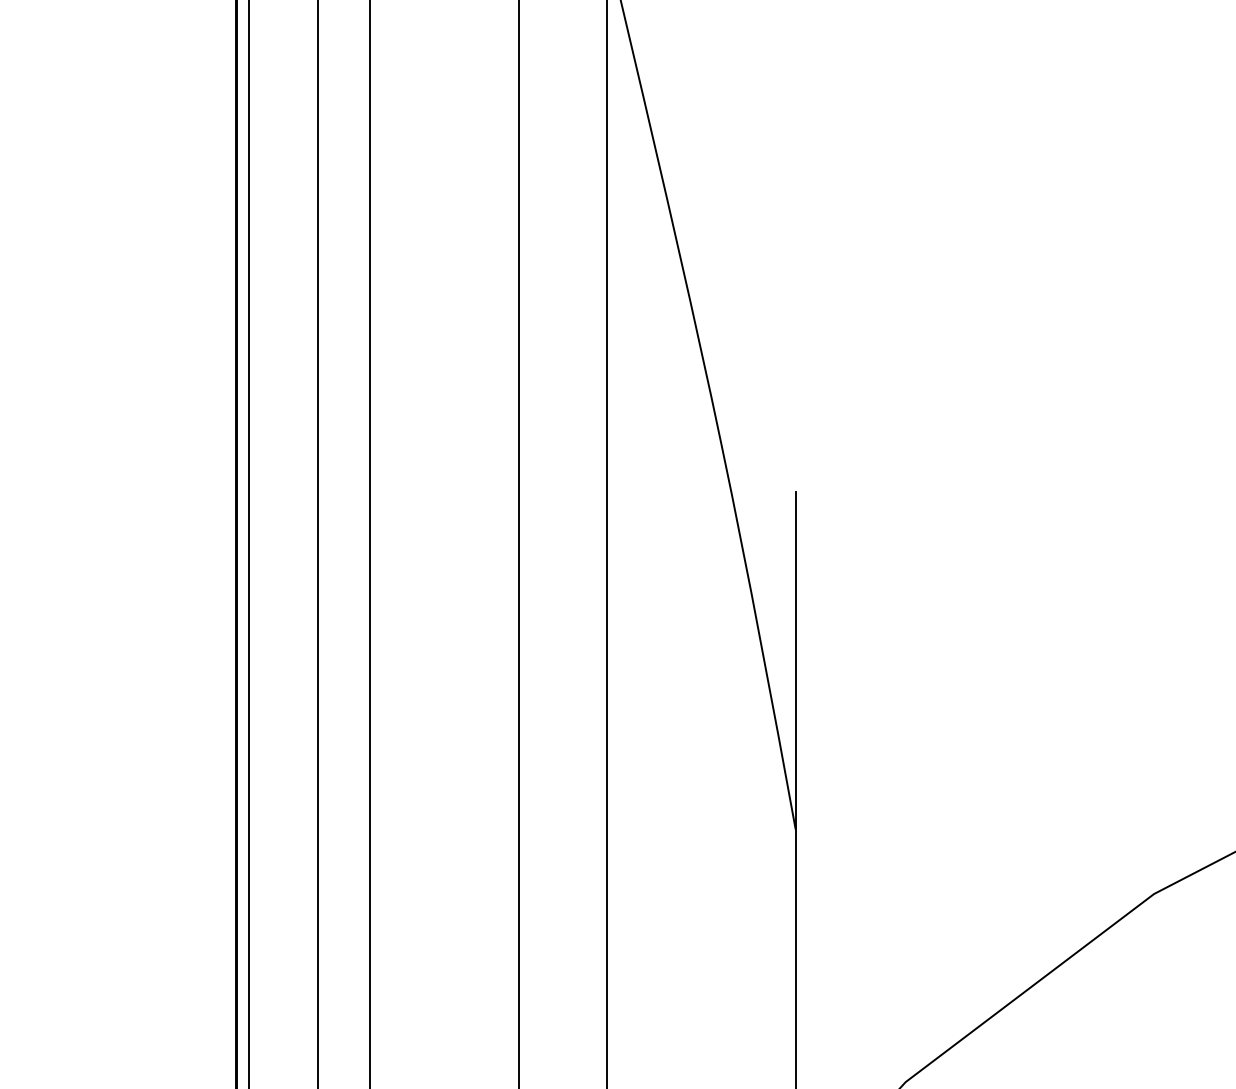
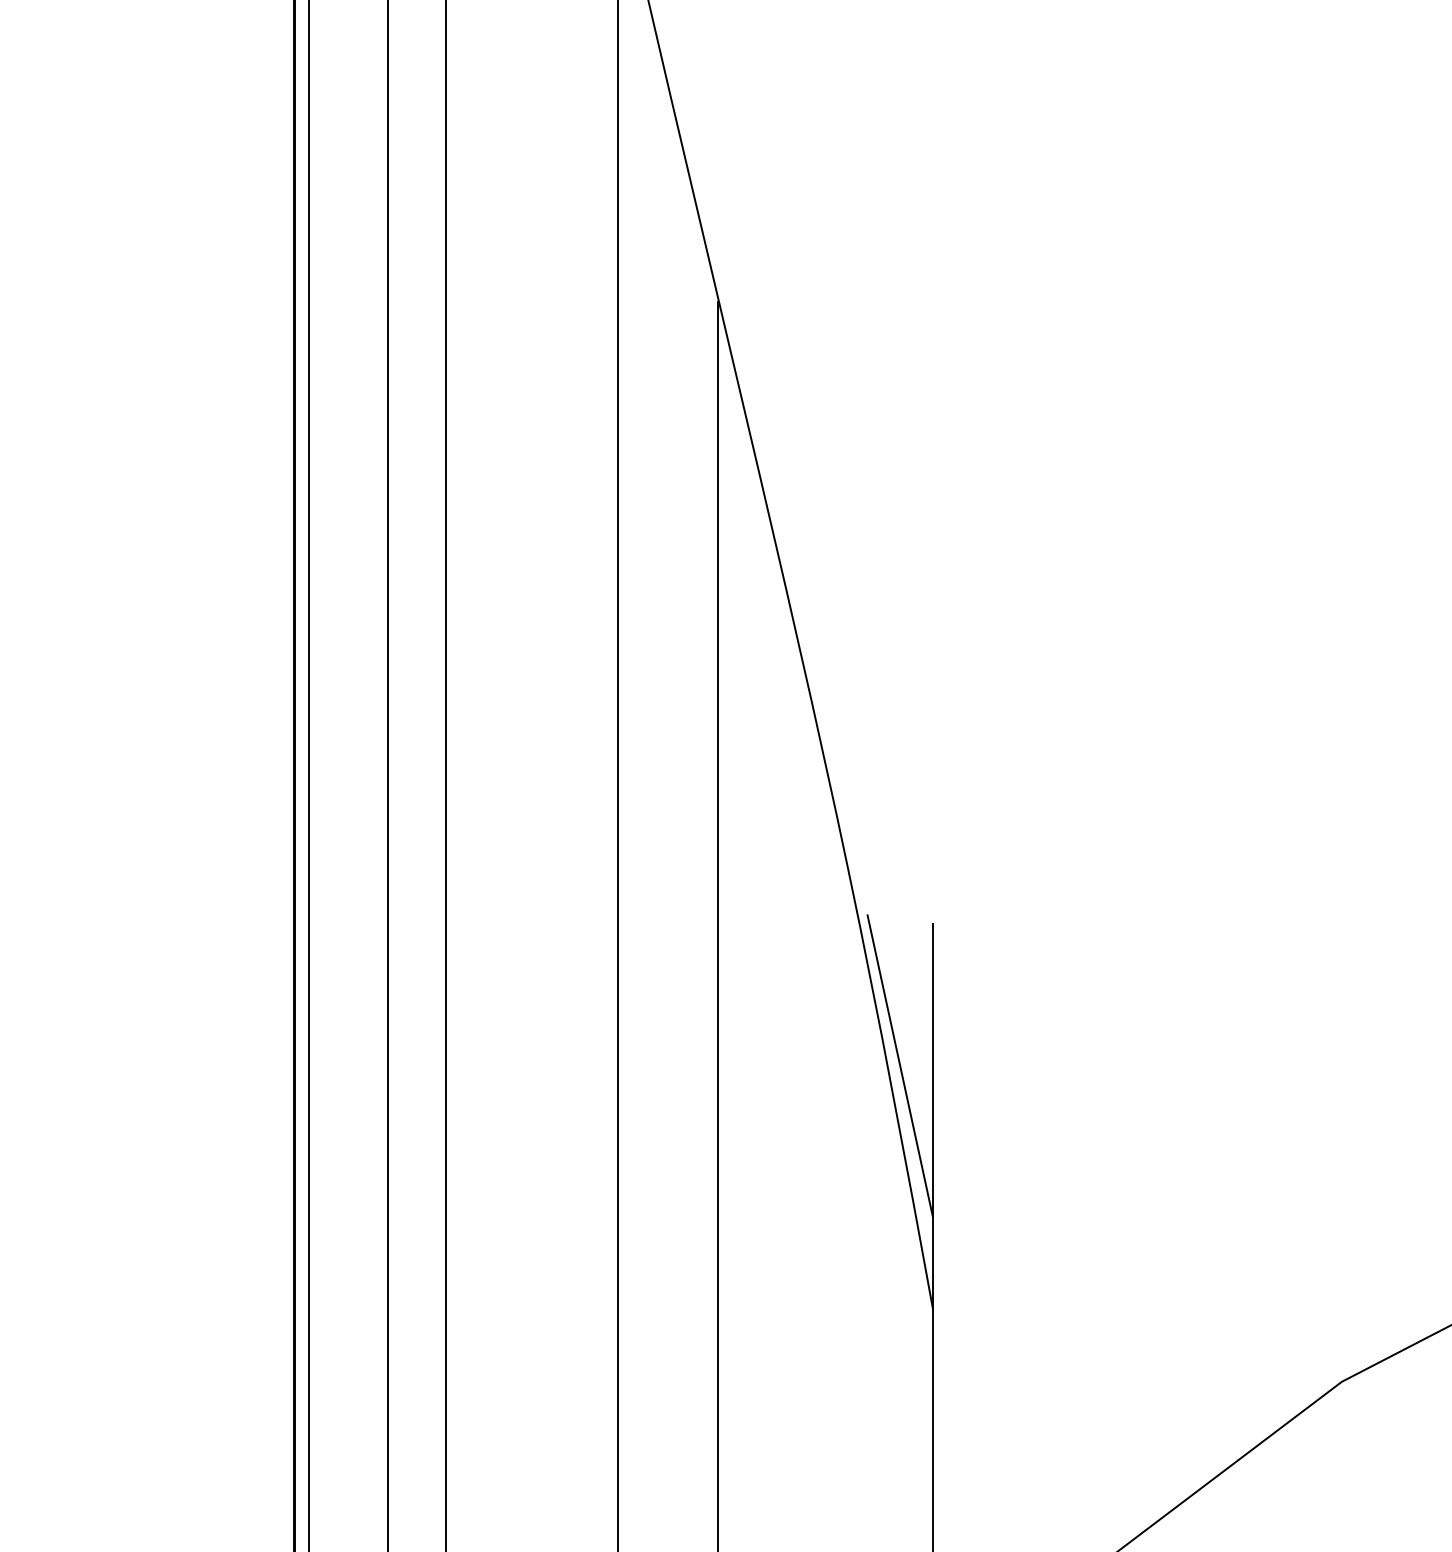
line: (766, 616) -> (899, 1065), added

